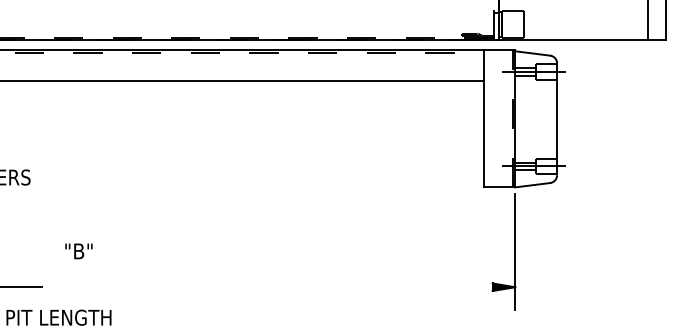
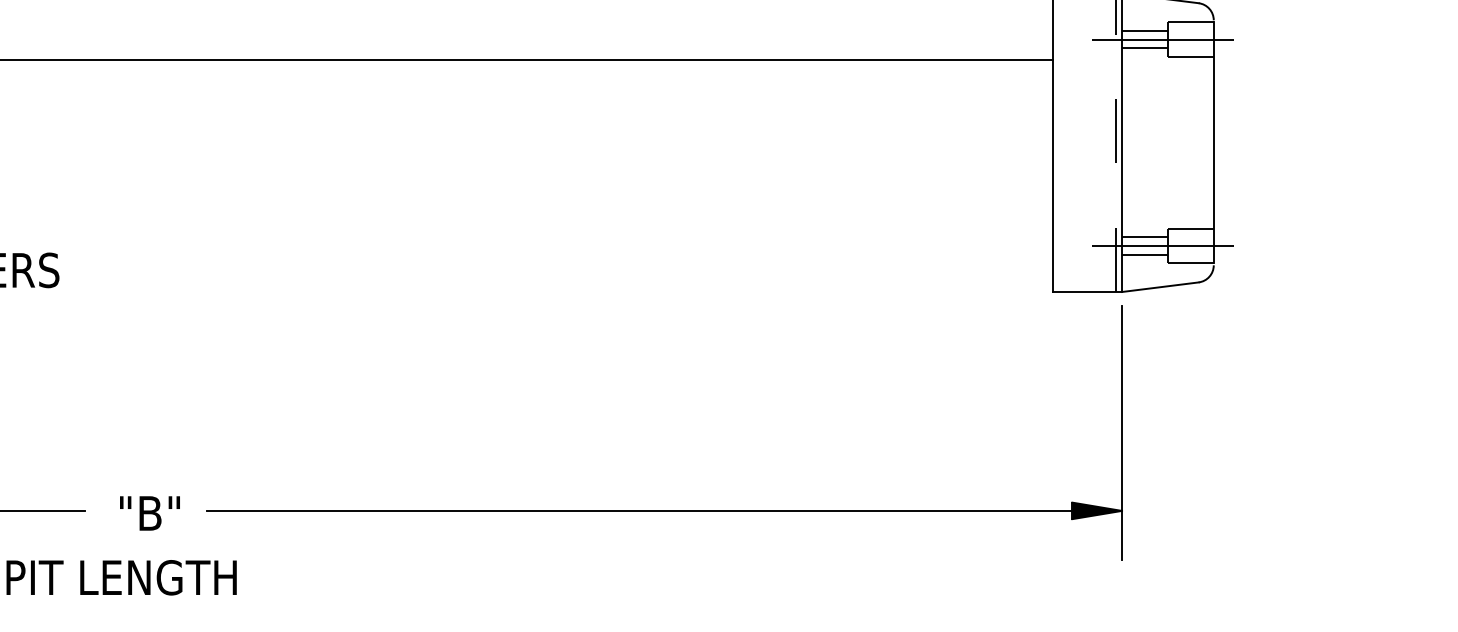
text: (78, 251) -> (149, 513), moved
line: (295, 287) -> (640, 511), added

